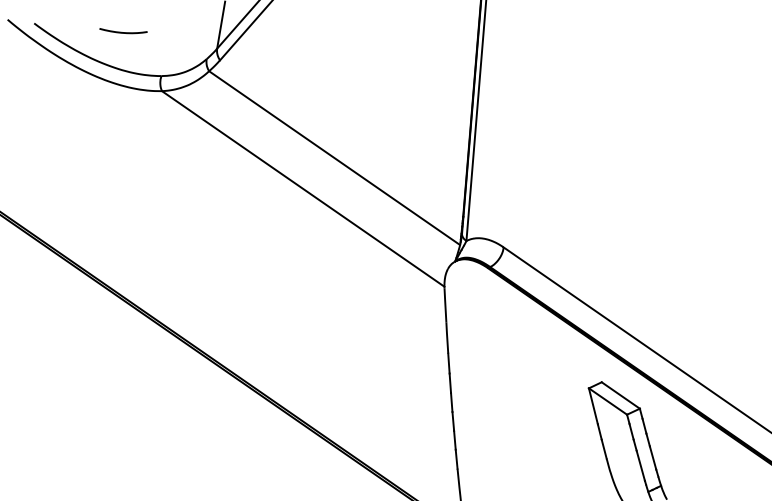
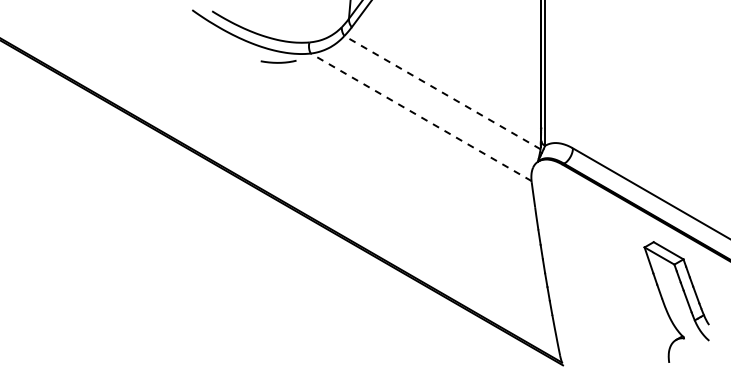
line: (123, 32) -> (278, 62), moved
line: (334, 157) -> (442, 92), solid -> dashed
line: (302, 189) -> (420, 117), solid -> dashed

